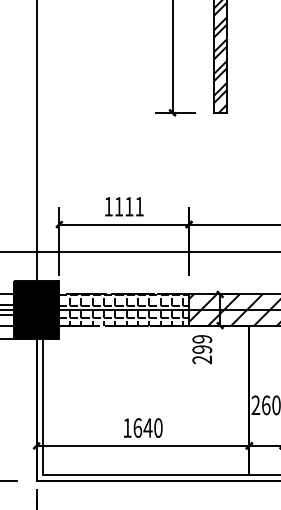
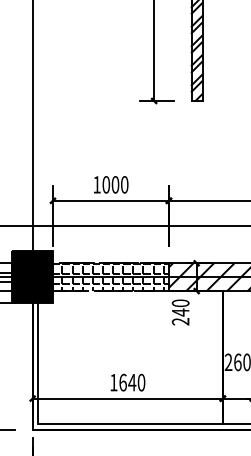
text: (129, 206) -> (115, 184), 1111 -> 1000
text: (202, 343) -> (180, 307), 299 -> 240

